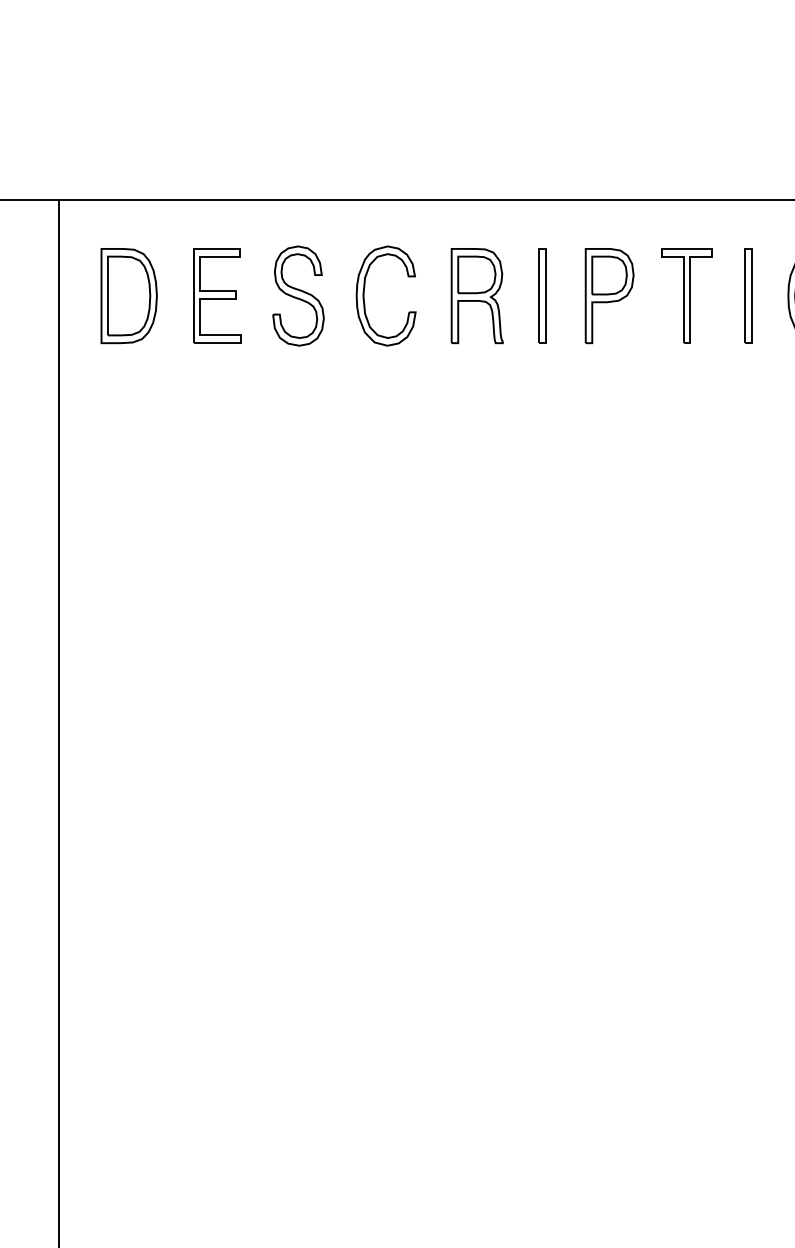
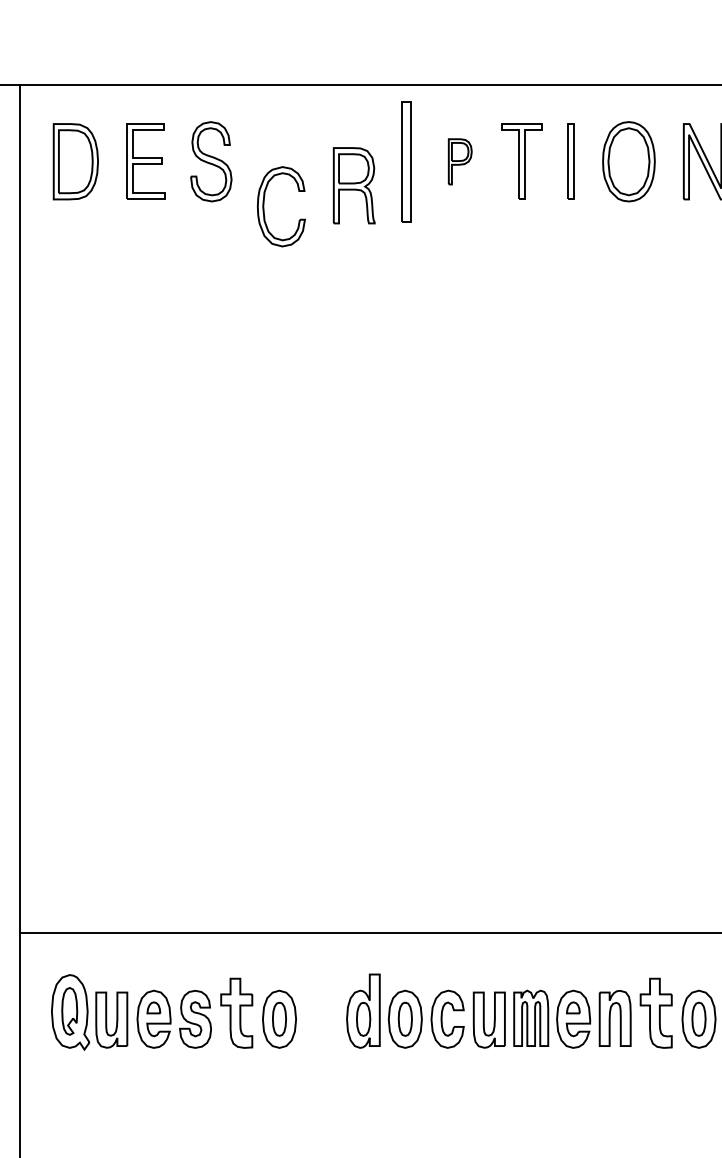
part: (365, 295) -> (264, 206), moved
part: (476, 295) -> (353, 185), moved
part: (542, 295) -> (406, 161), size x1.6
part: (610, 295) -> (460, 161), size x0.6

